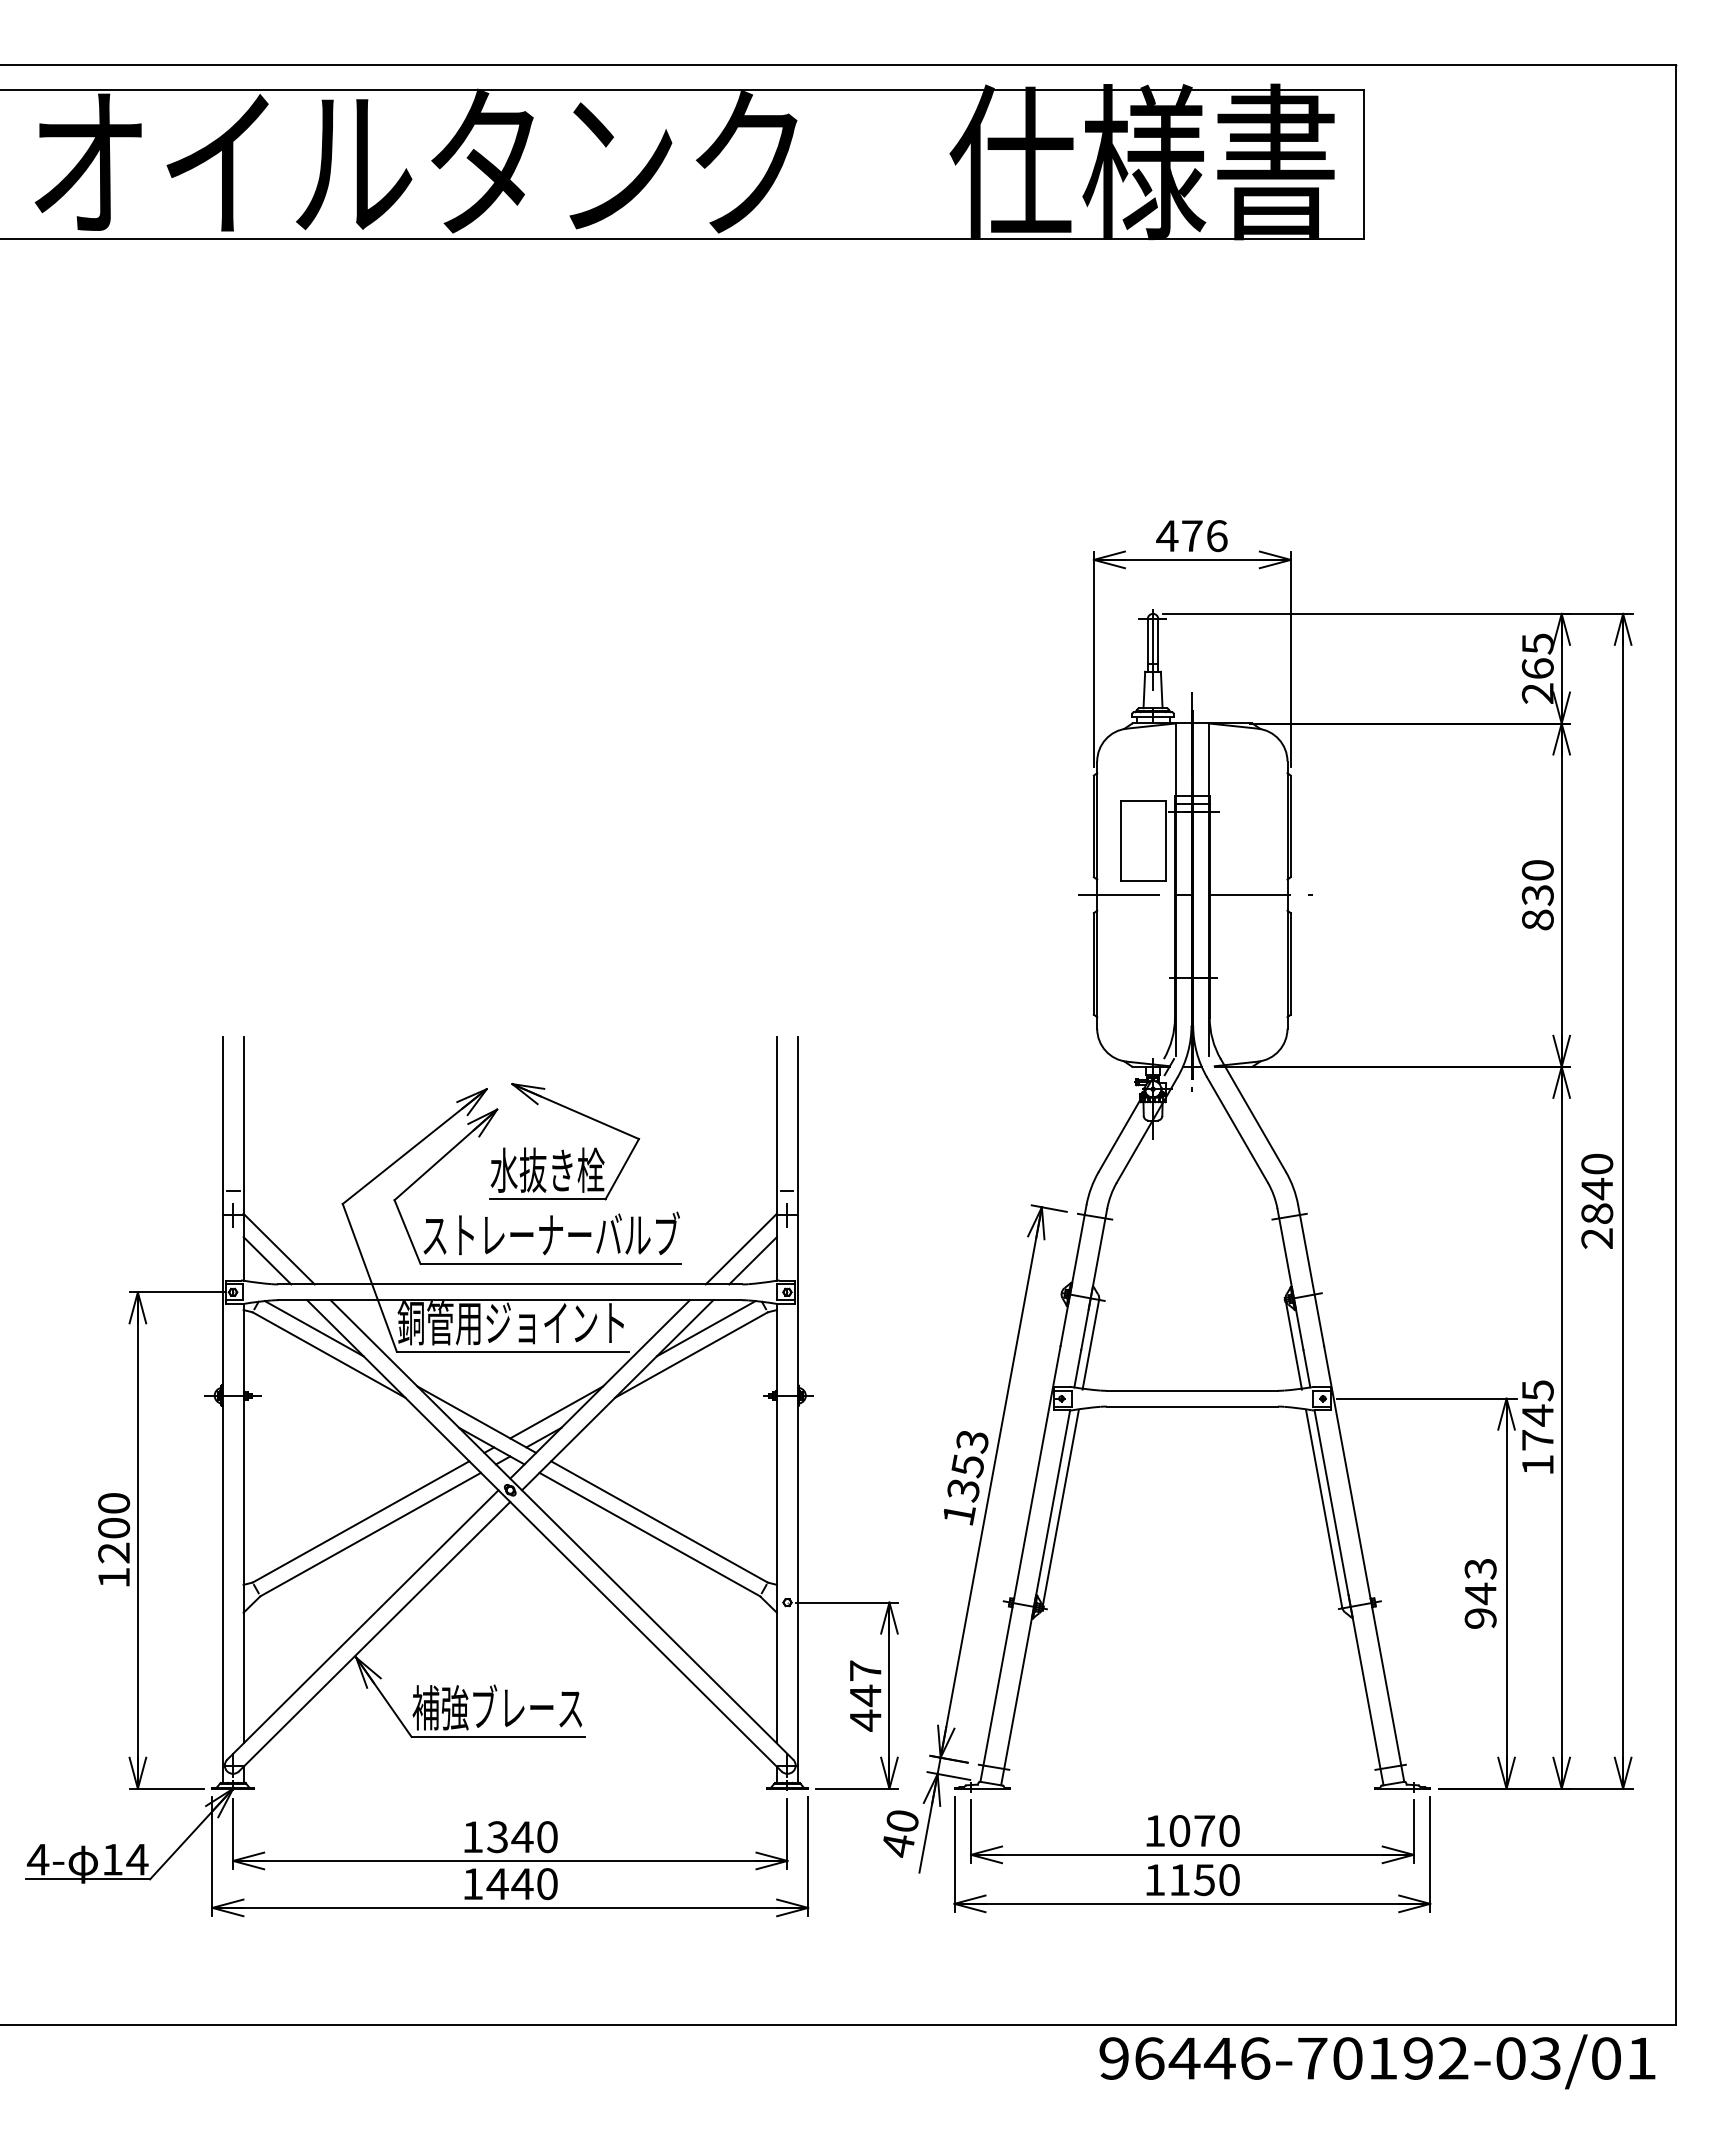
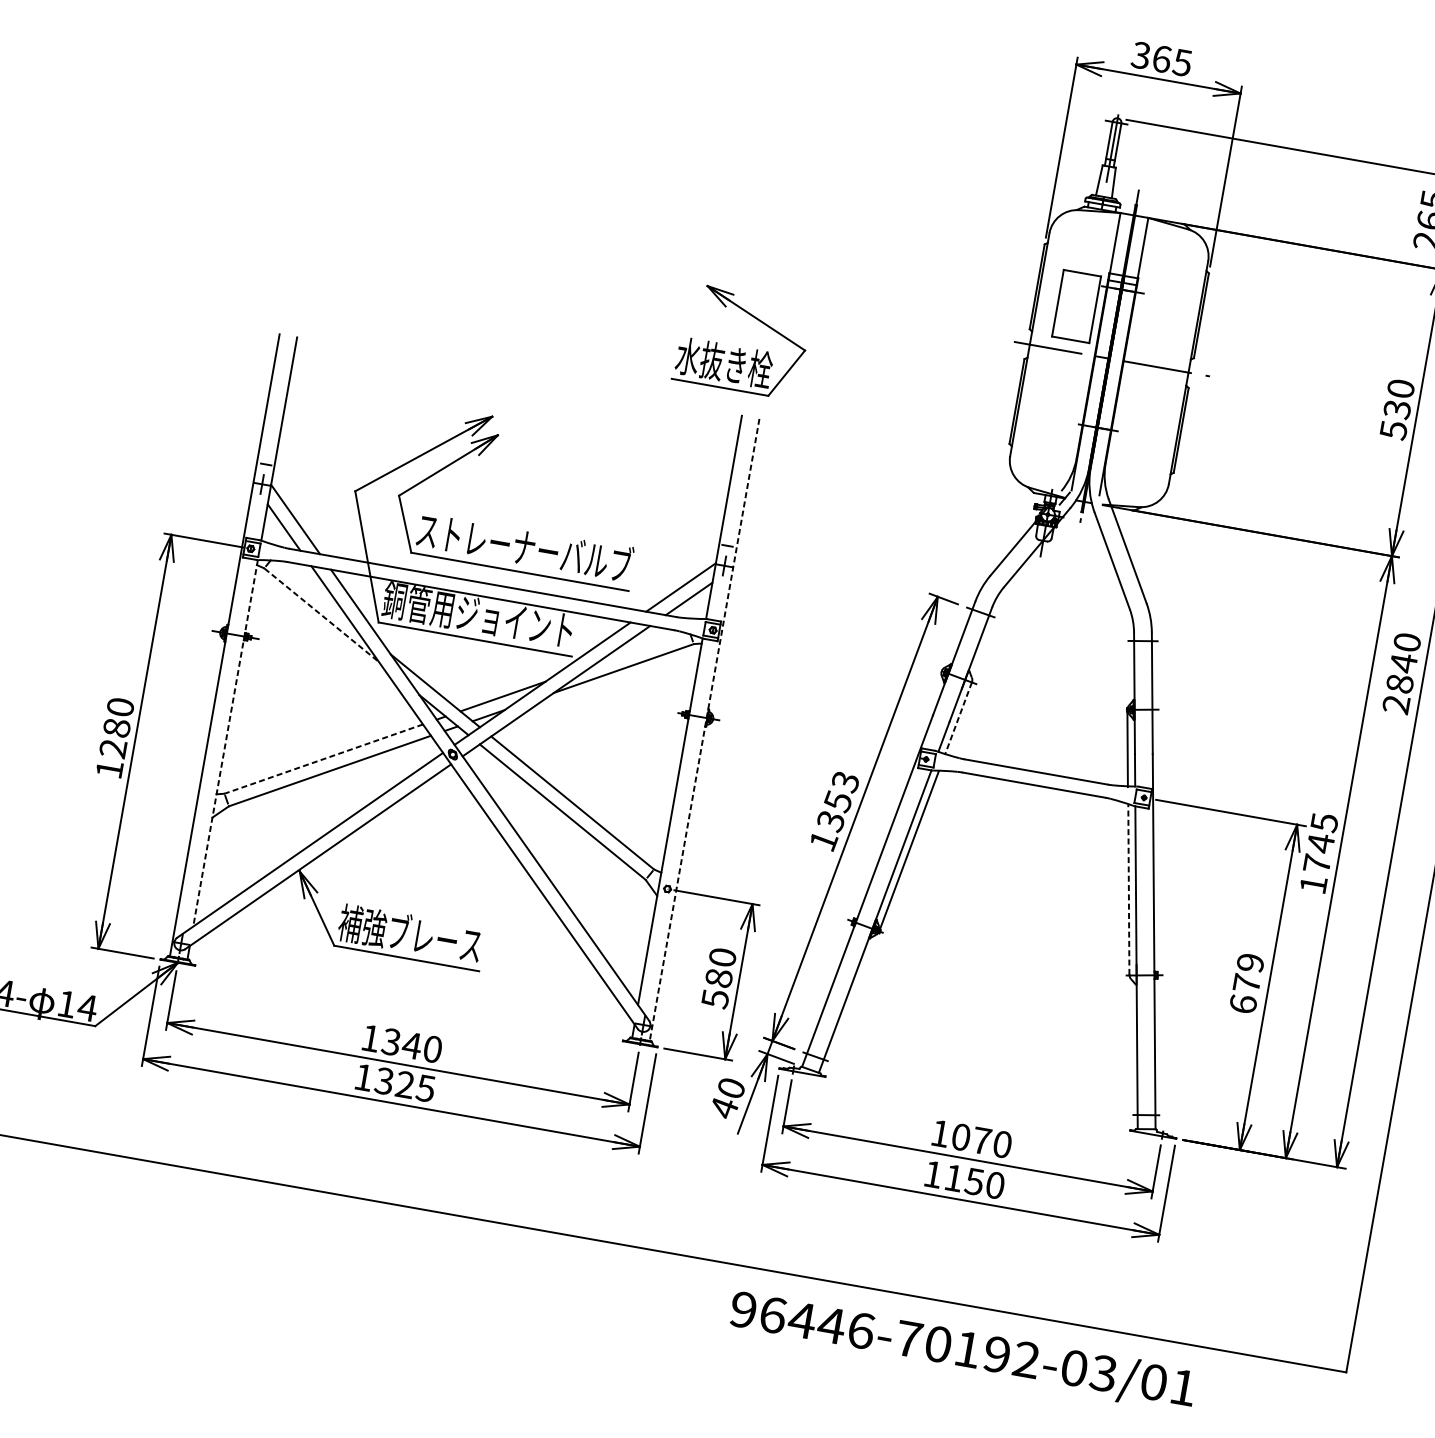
text: (1191, 536) -> (1161, 59), 476 -> 365
text: (1537, 919) -> (1393, 429), 830 -> 530
part: (563, 1149) -> (740, 348), moved
line: (313, 1328) -> (312, 590), removed
line: (705, 1328) -> (639, 648), removed
line: (1090, 1344) -> (958, 718), solid -> dashed
line: (329, 1355) -> (321, 615), solid -> dashed
line: (797, 1409) -> (704, 729), solid -> dashed
line: (1324, 1508) -> (1129, 889), solid -> dashed
line: (361, 1521) -> (324, 758), solid -> dashed
line: (243, 1523) -> (225, 743), solid -> dashed
text: (113, 1527) -> (116, 727), 1200 -> 1280
text: (1480, 1593) -> (1246, 983), 943 -> 679
text: (865, 1695) -> (718, 978), 447 -> 580
text: (521, 1884) -> (404, 1085), 1440 -> 1325
text: (1377, 2061) -> (962, 1351), moved

